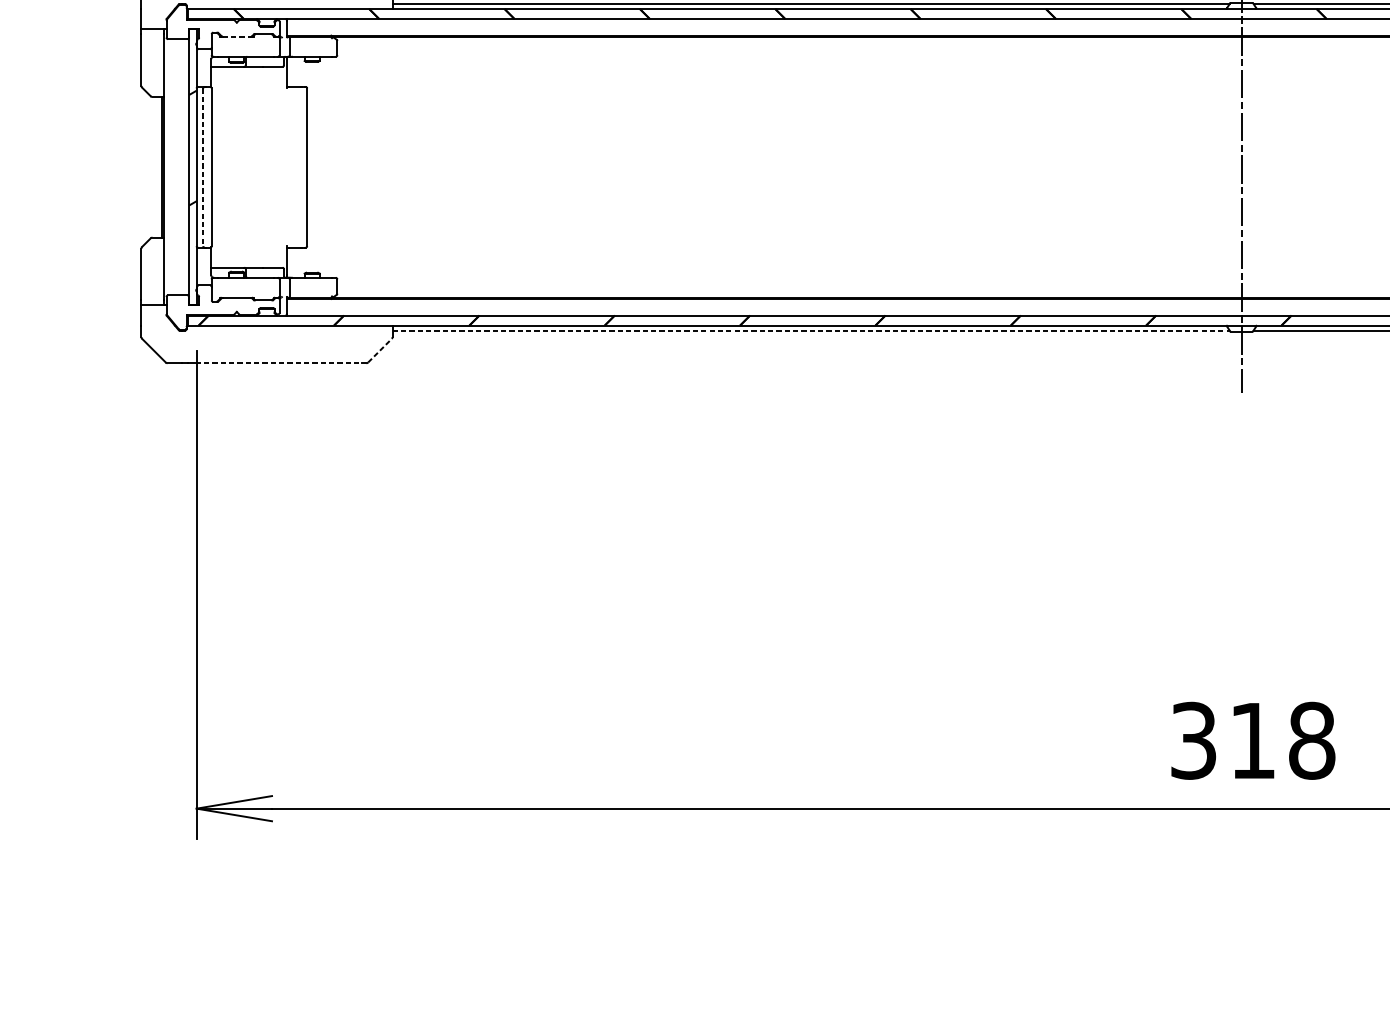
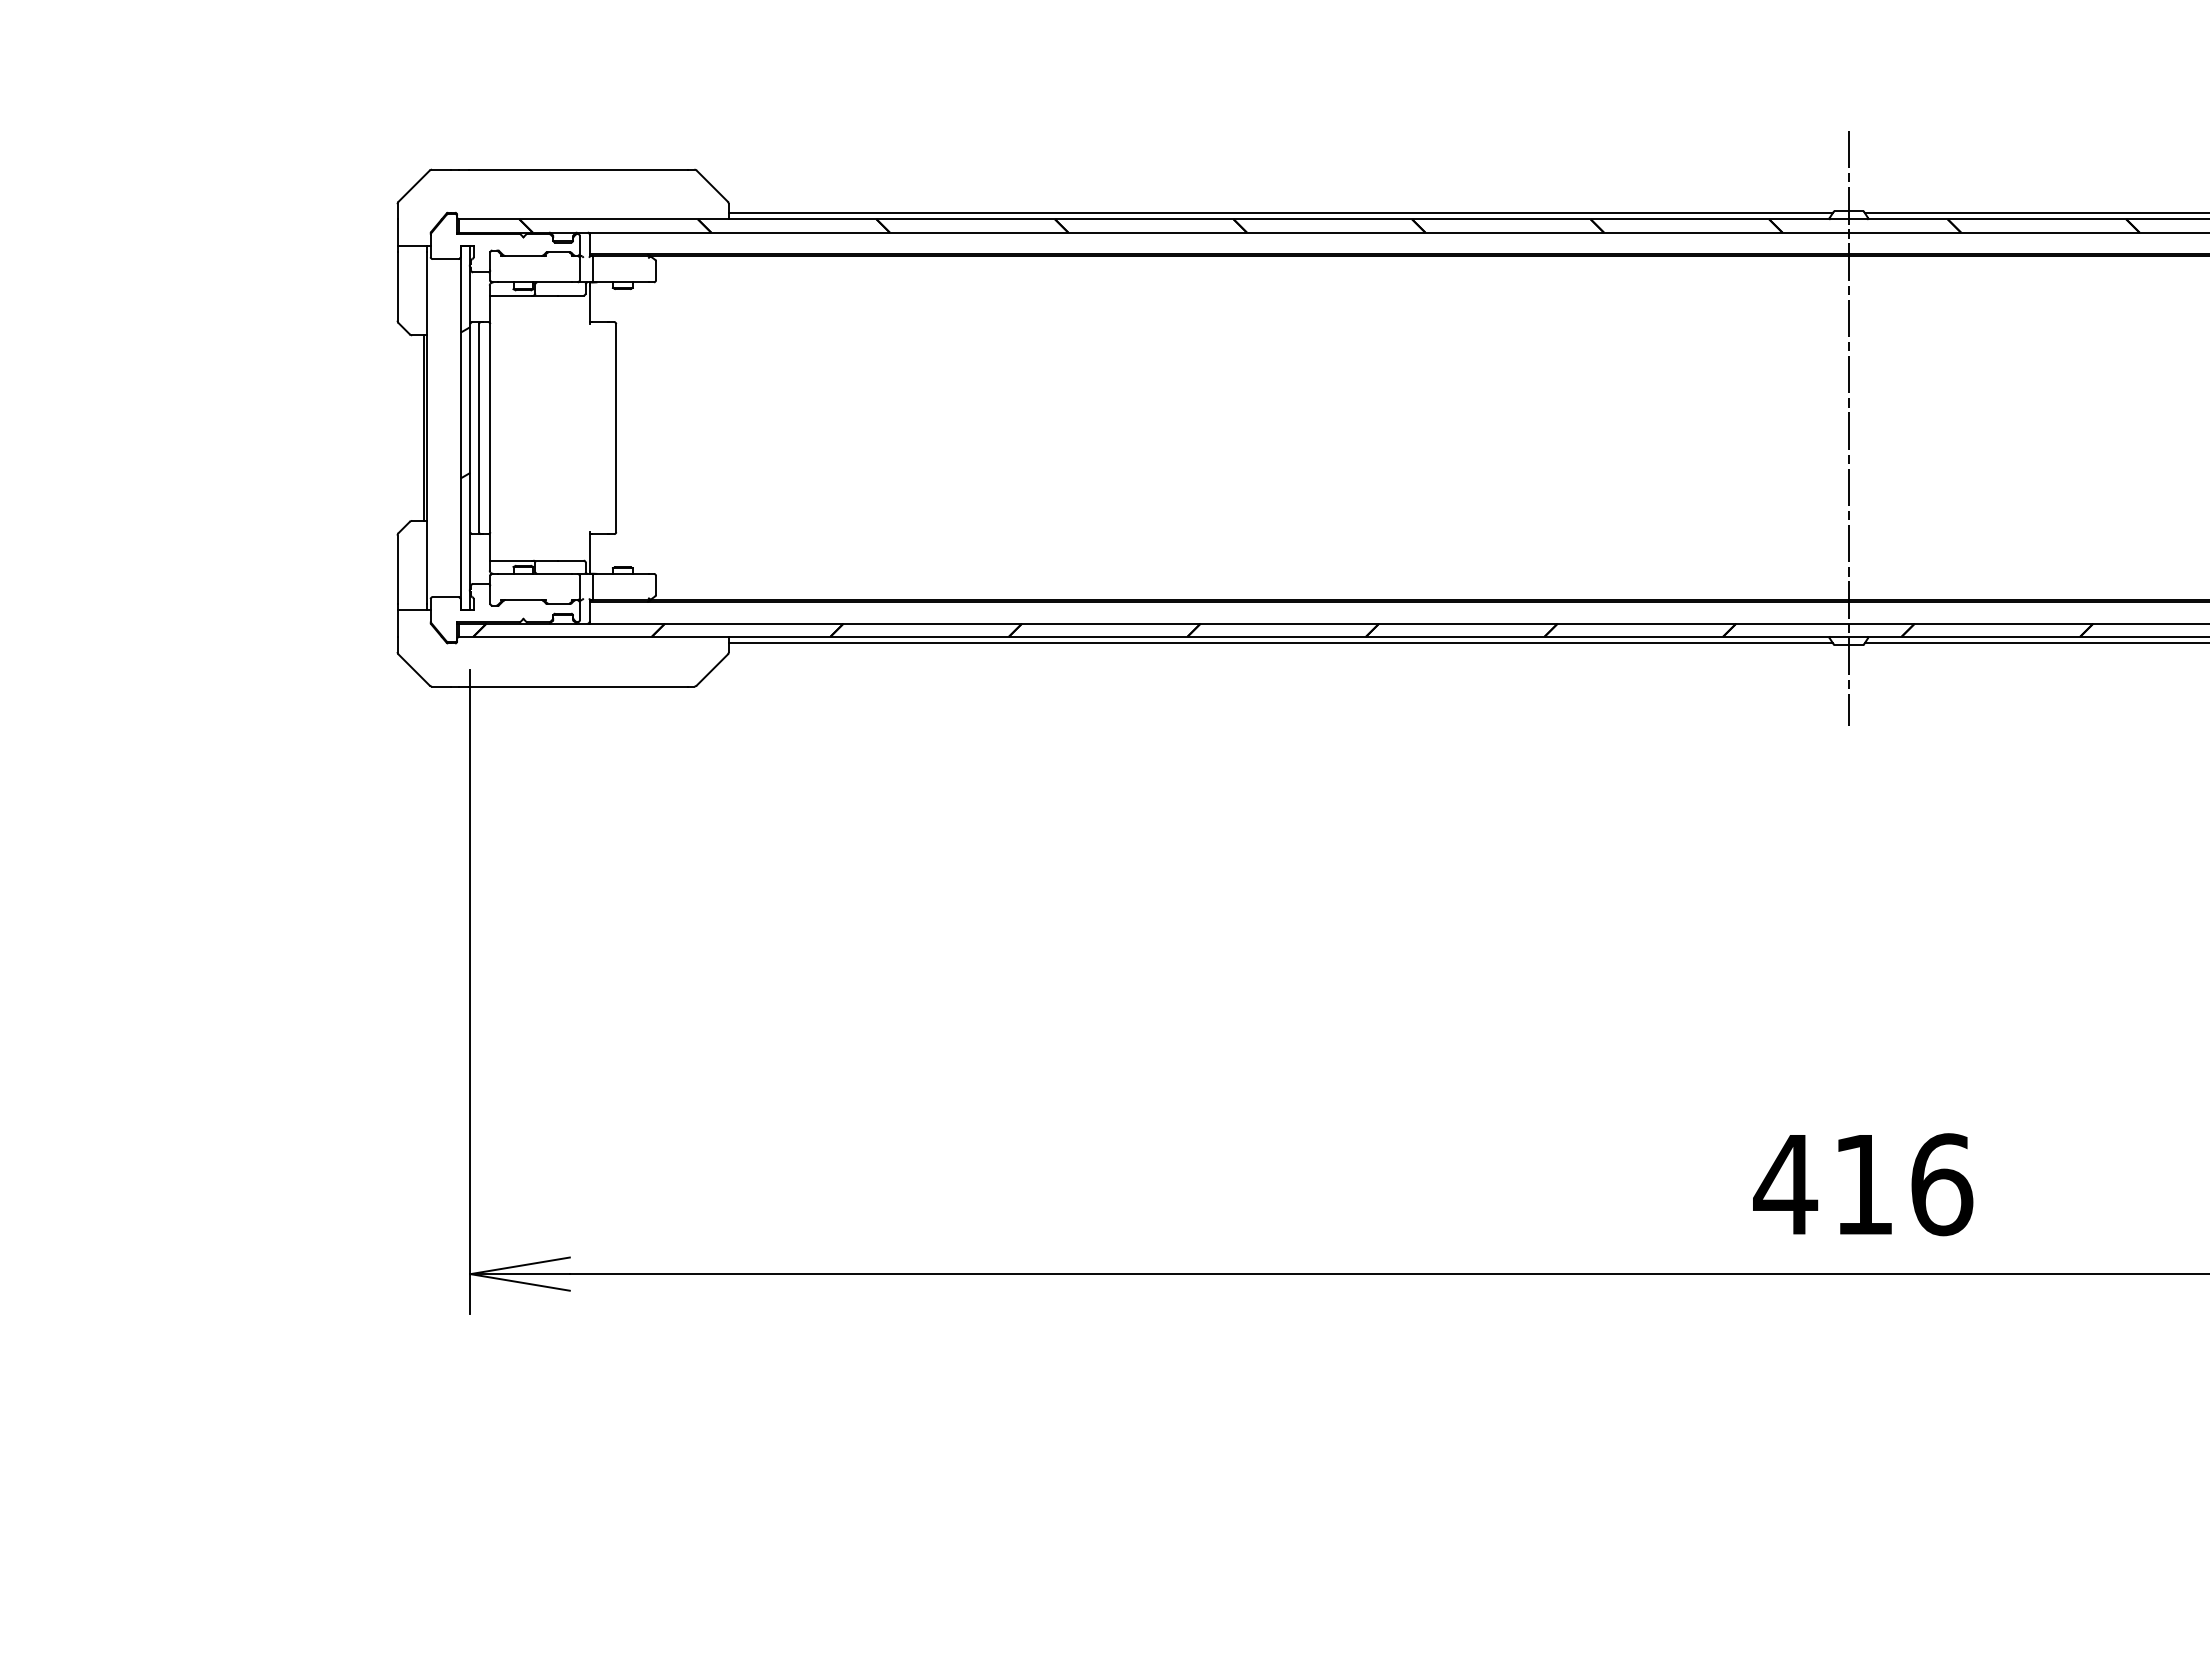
line: (236, 36) -> (523, 255), dashed -> solid
line: (203, 167) -> (479, 428), dashed -> solid
line: (811, 330) -> (1281, 643), dashed -> solid
line: (380, 350) -> (712, 669), dashed -> solid
line: (279, 363) -> (579, 686), dashed -> solid
text: (1252, 740) -> (1863, 1184), 318 -> 416

